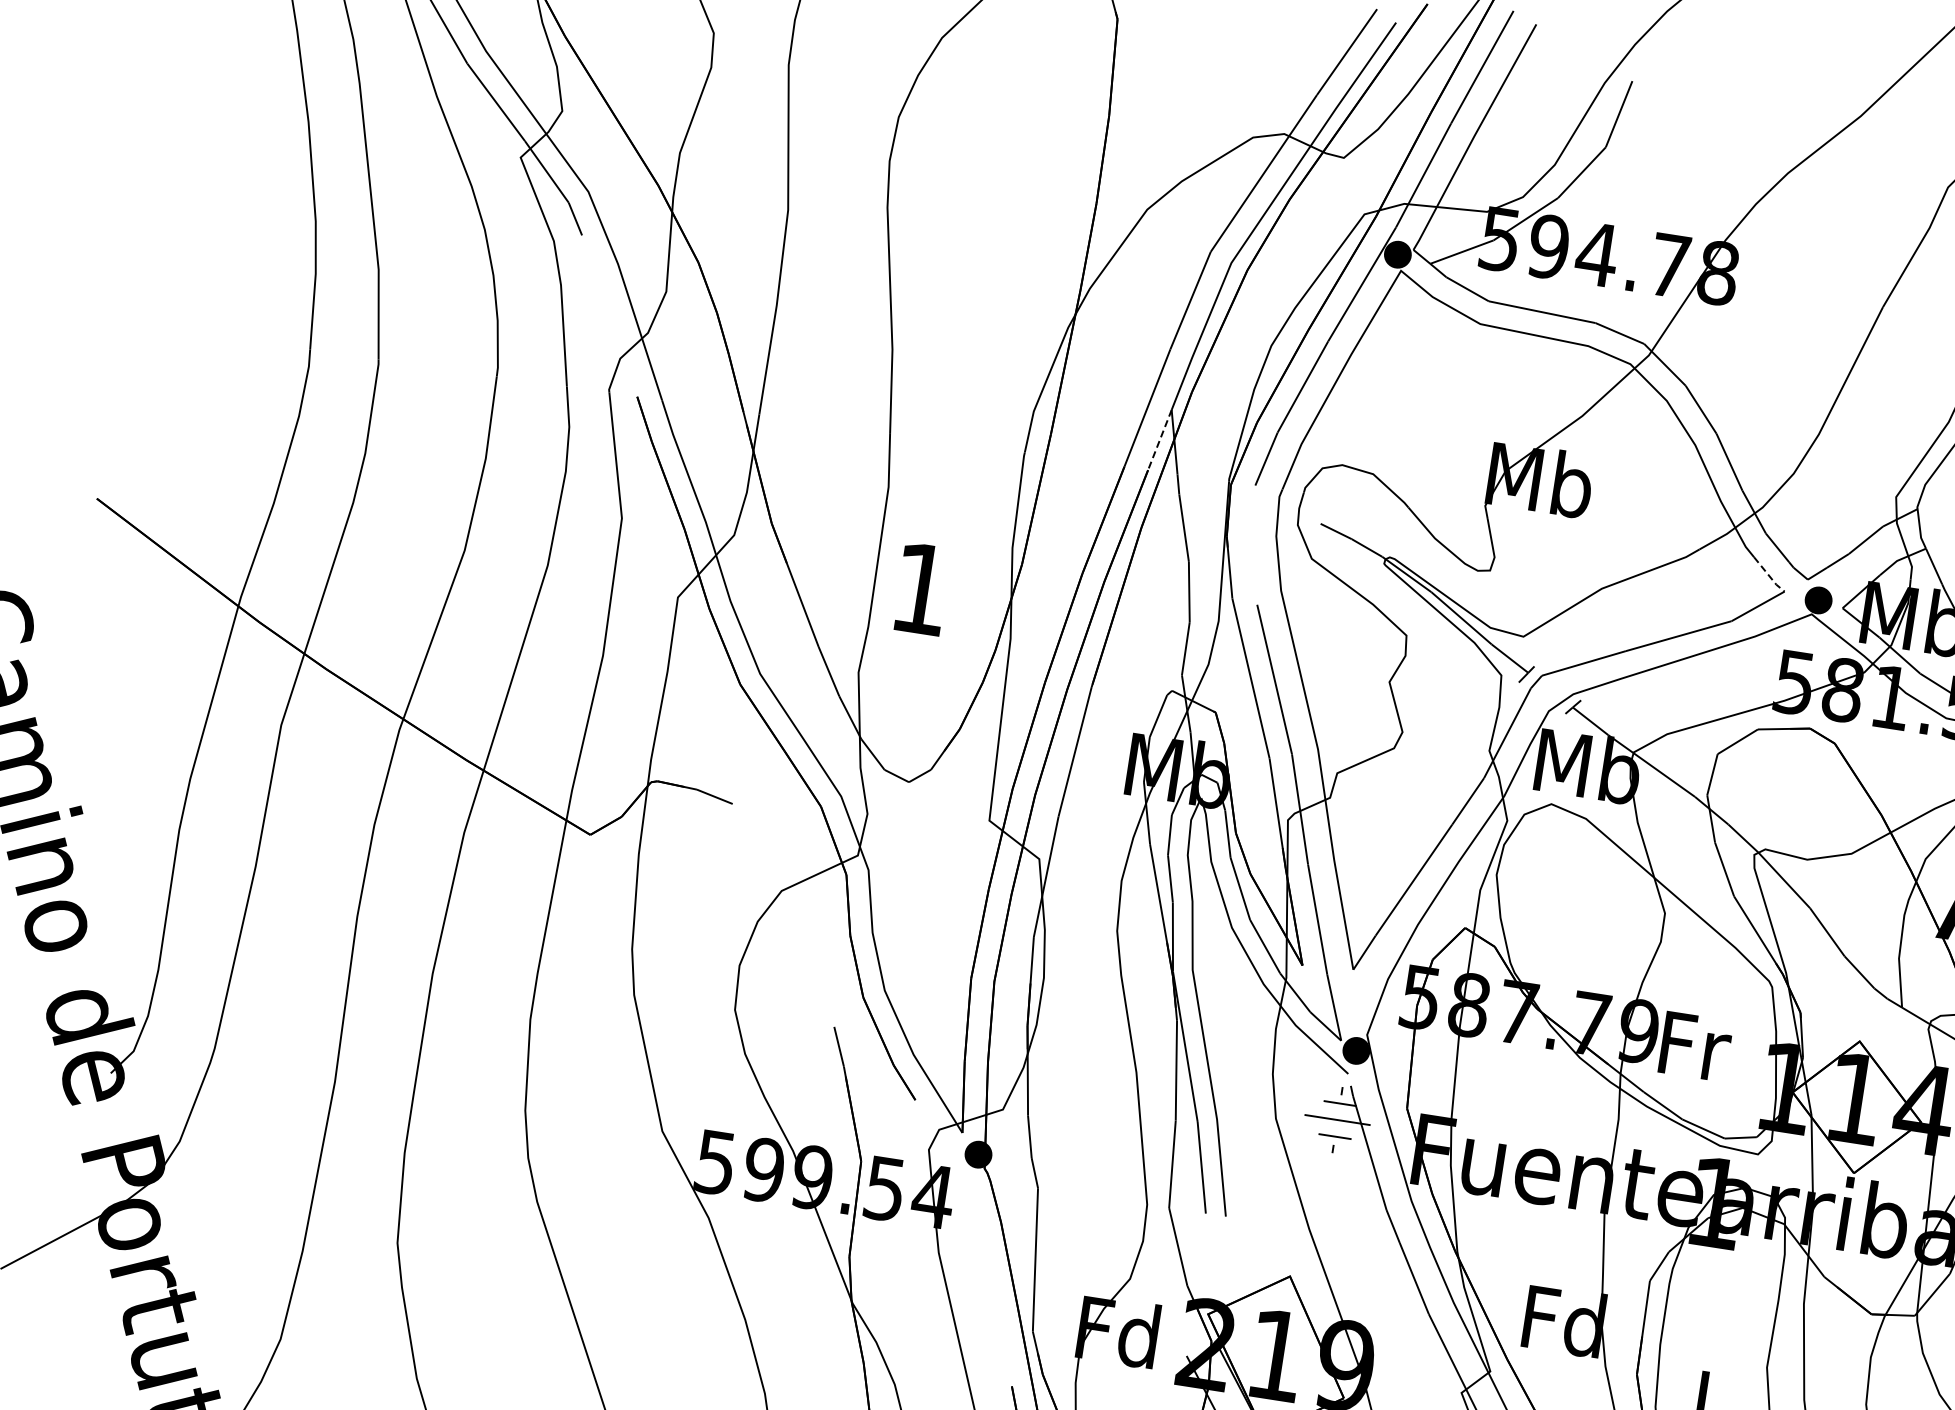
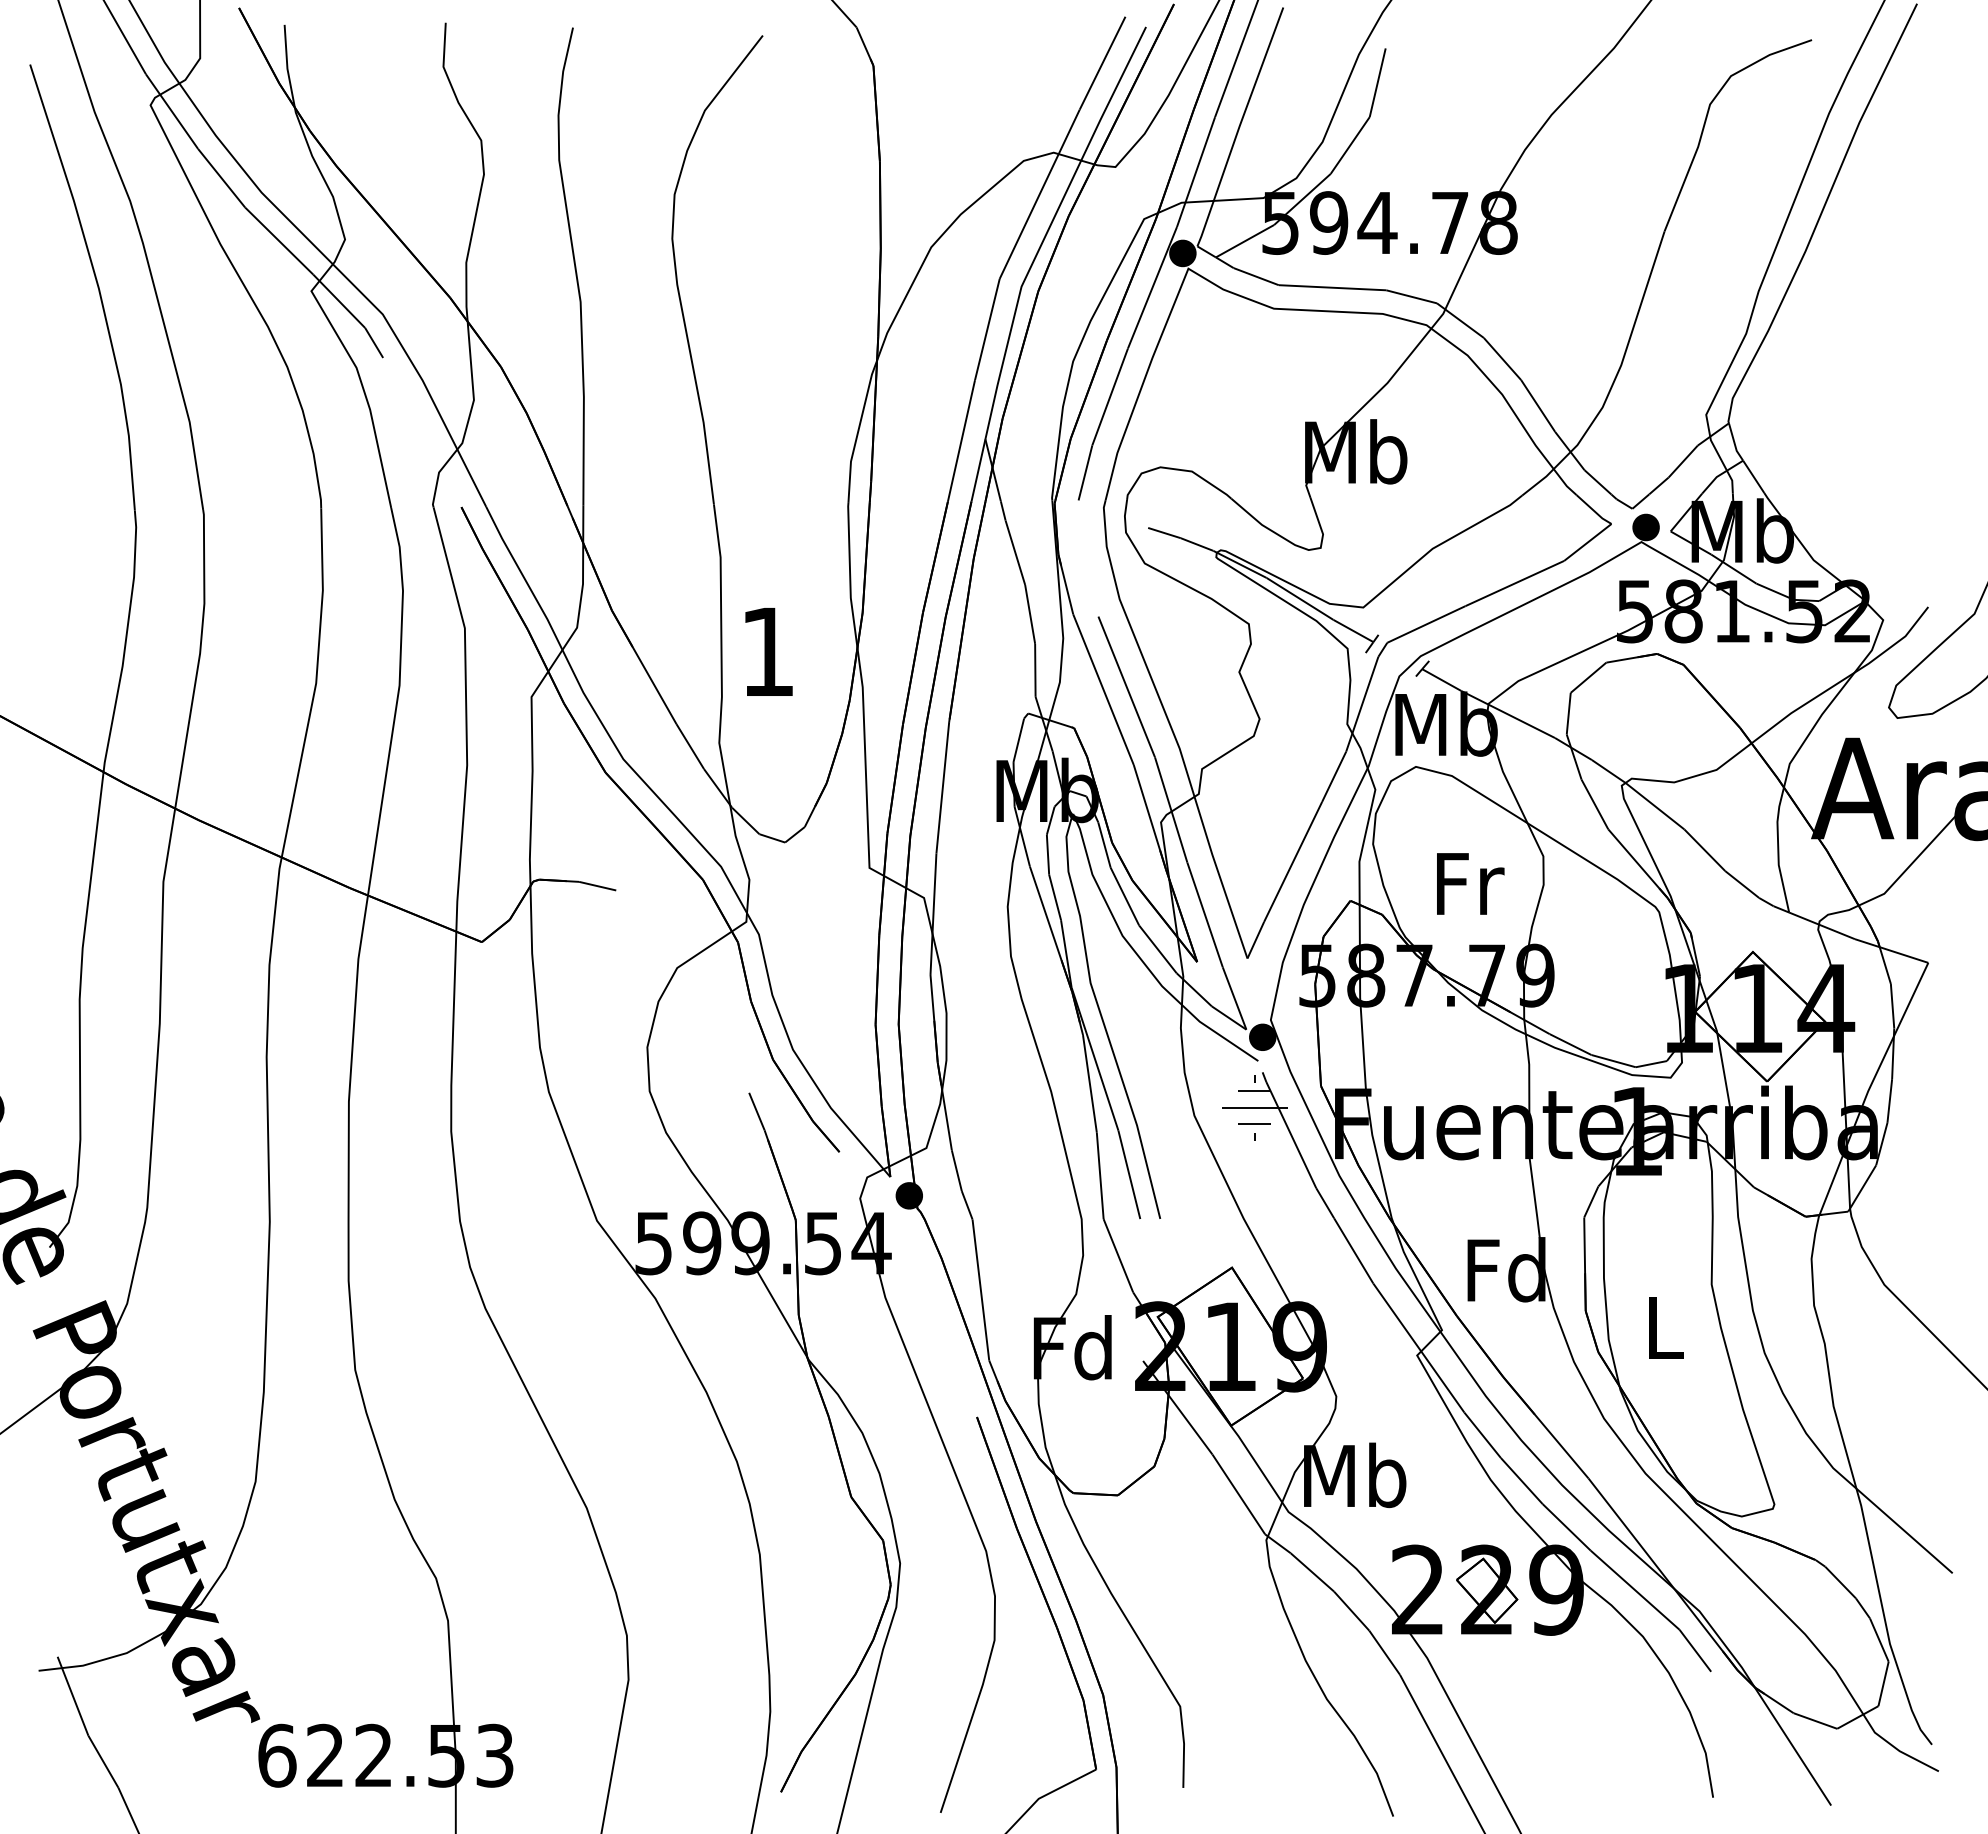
line: (1159, 440) -> (978, 470), dashed -> solid
line: (1769, 576) -> (1594, 511), dashed -> solid
text: (1695, 1046) -> (1470, 883), moved

